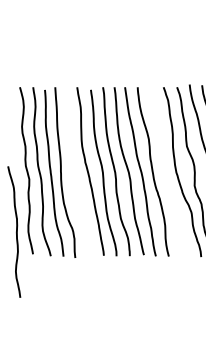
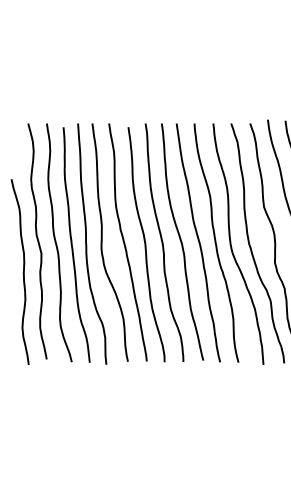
curve: (72, 171) -> (102, 242), added
curve: (163, 172) -> (231, 243), added
curve: (15, 232) -> (22, 272), moved

